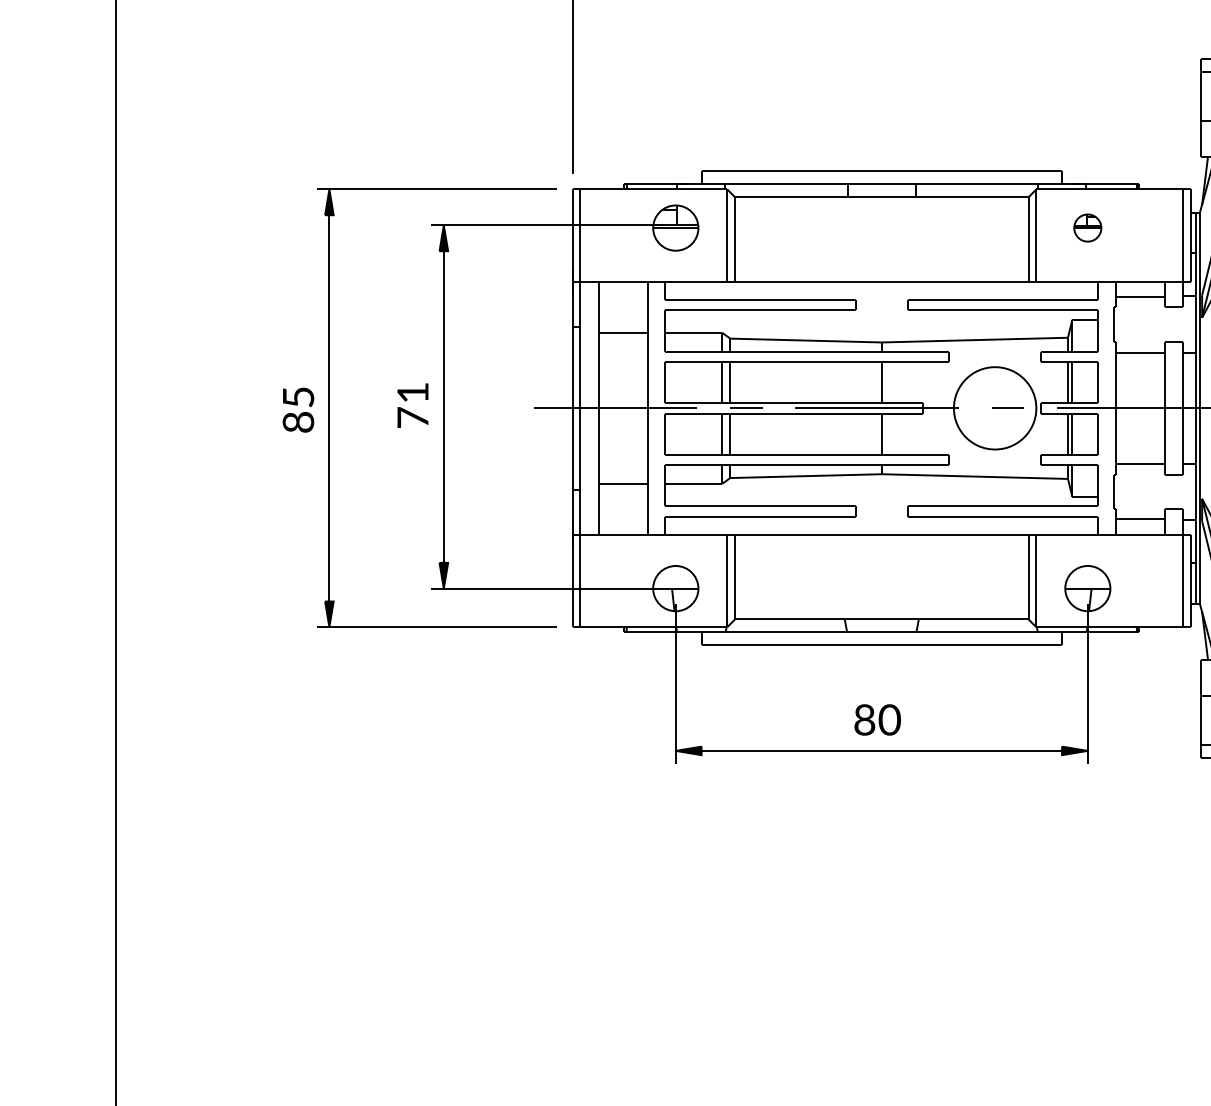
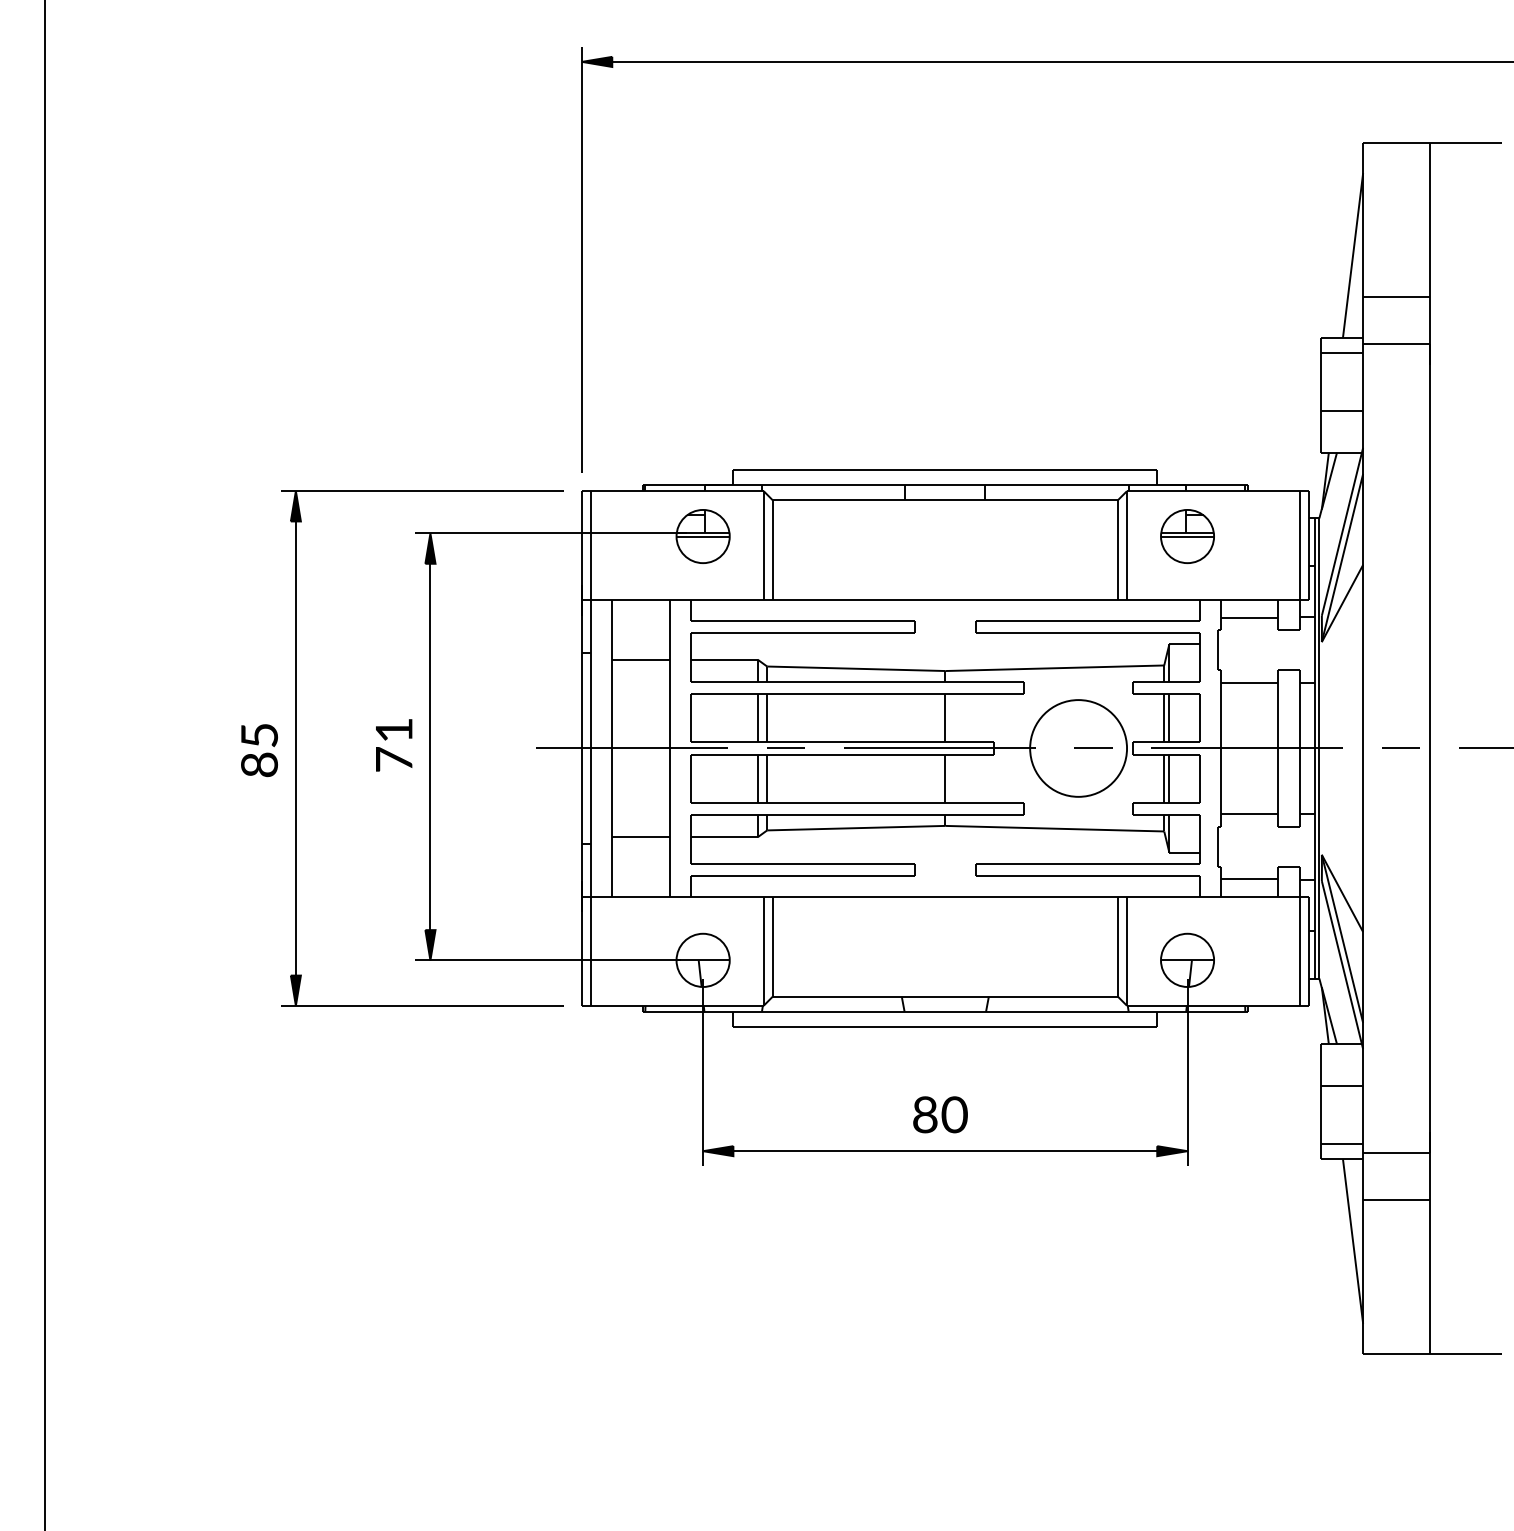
part: (1087, 228) -> (1187, 536), size x1.67

